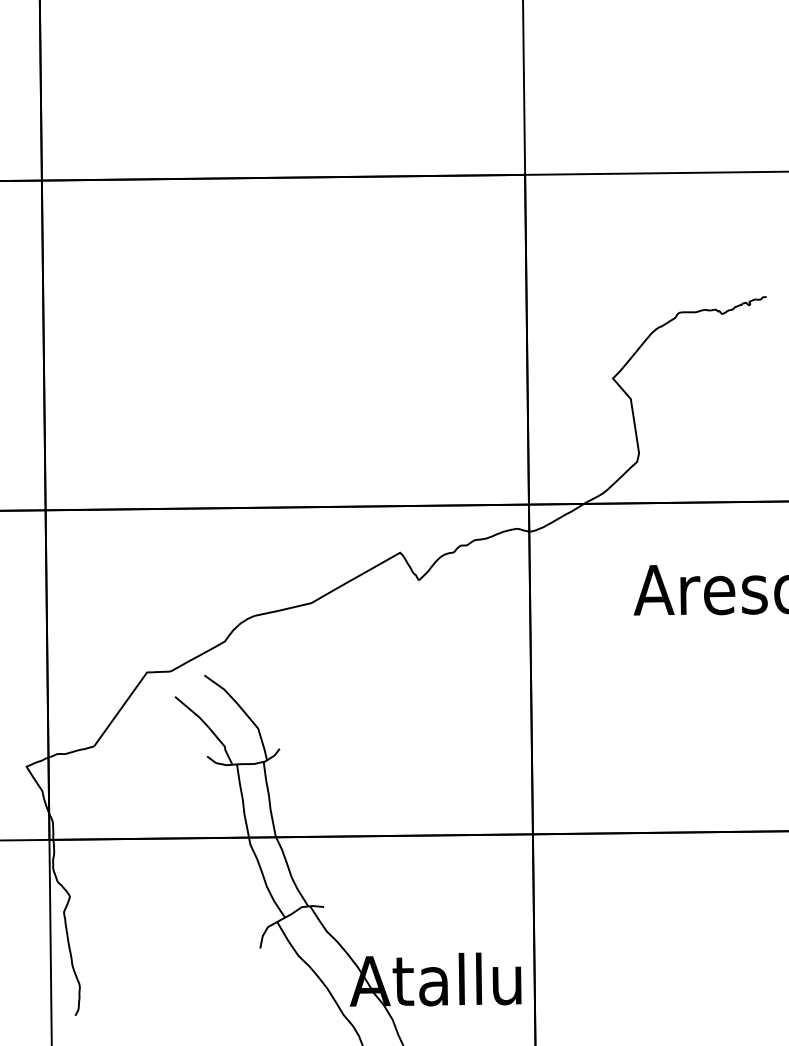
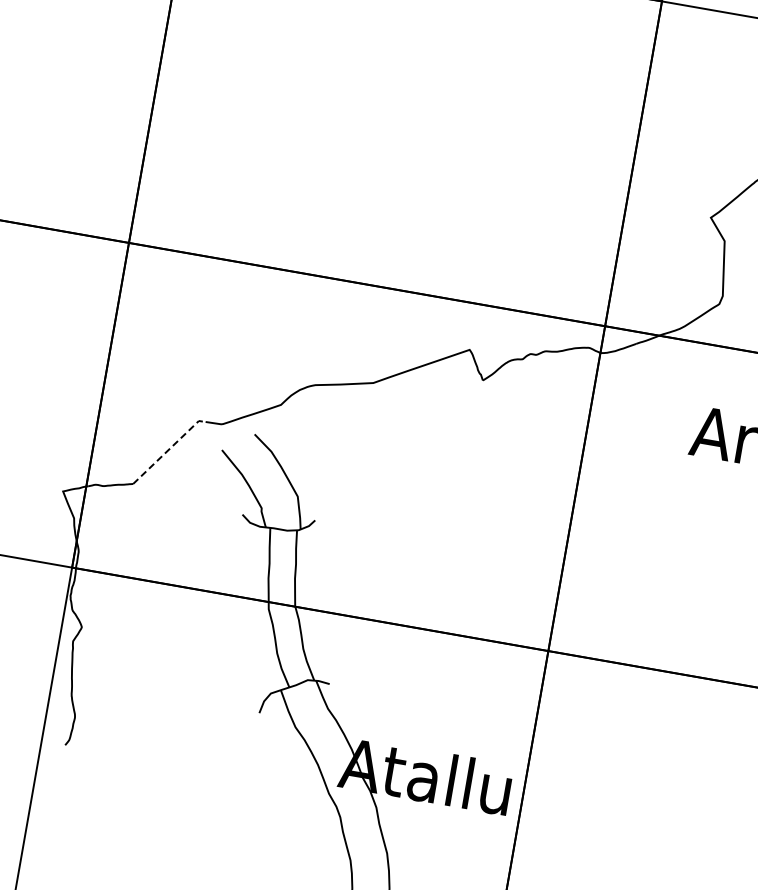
line: (123, 705) -> (169, 449), solid -> dashed

